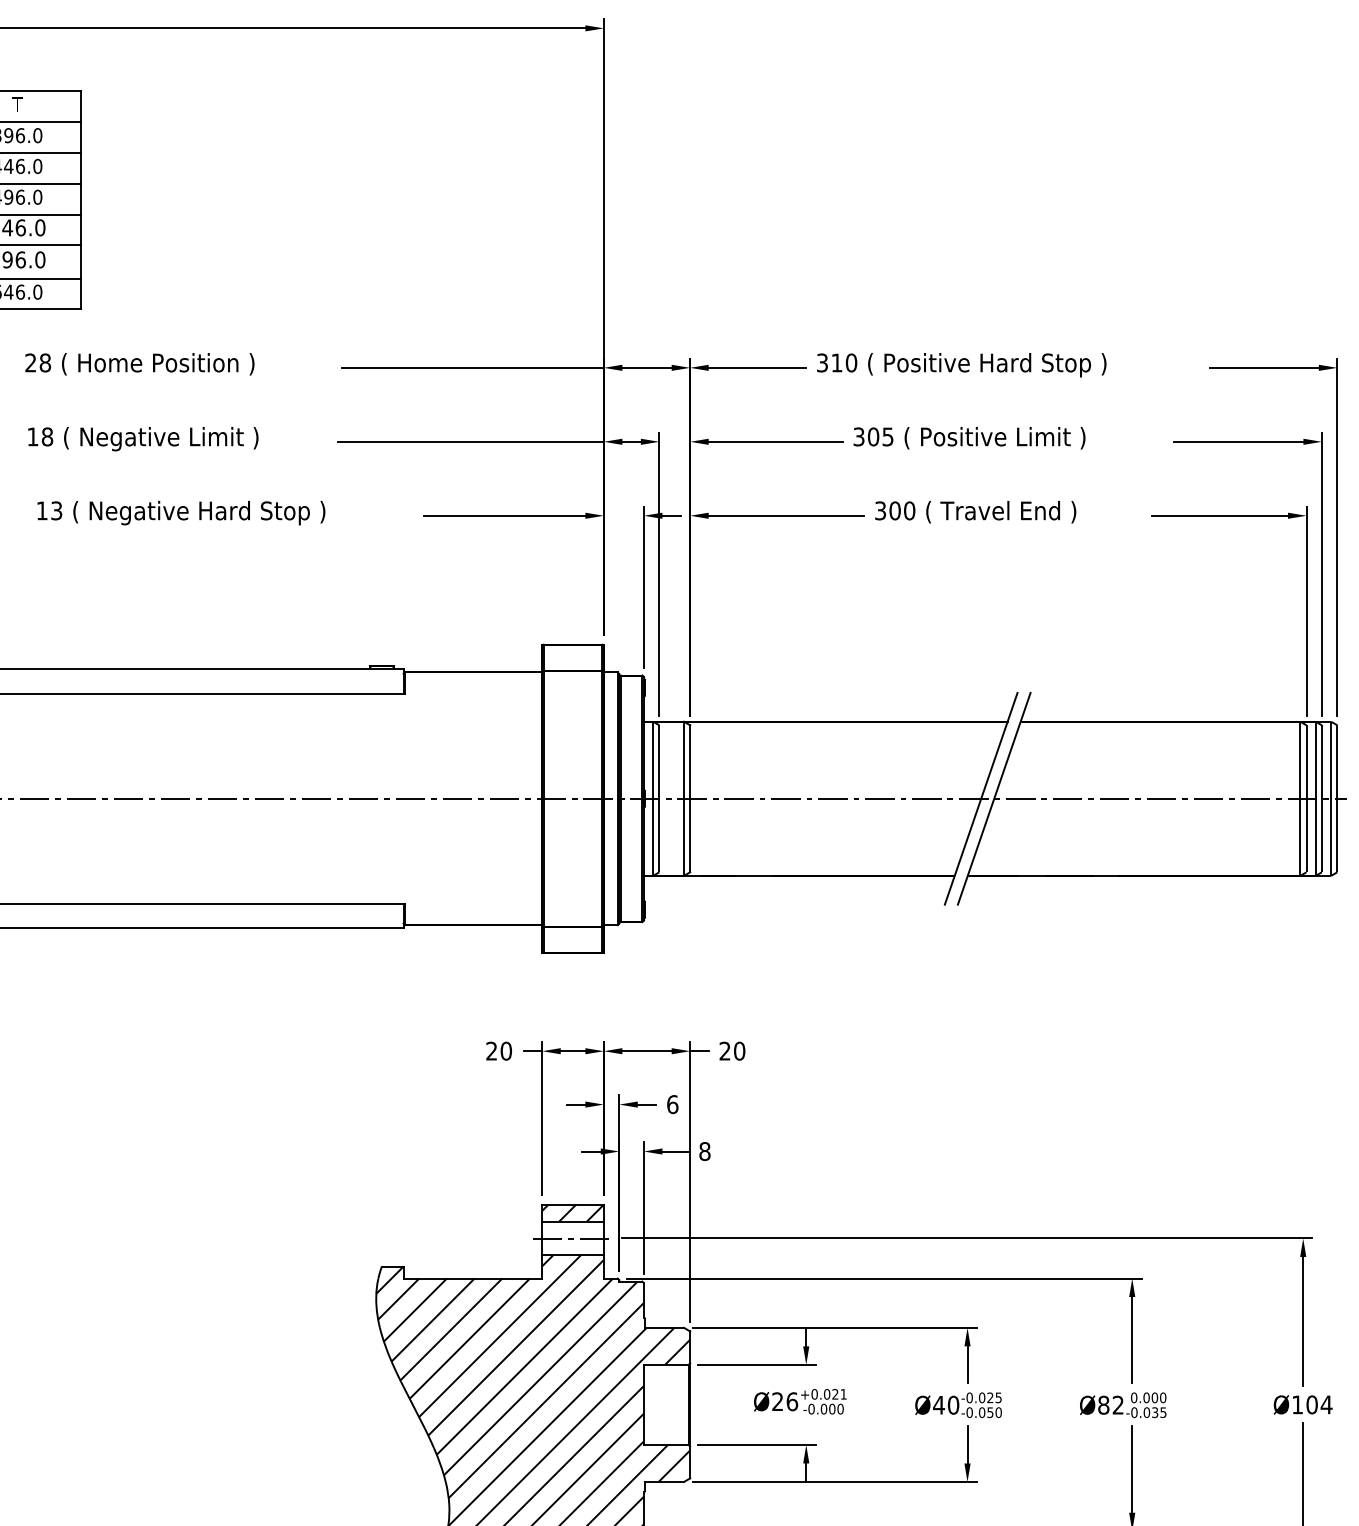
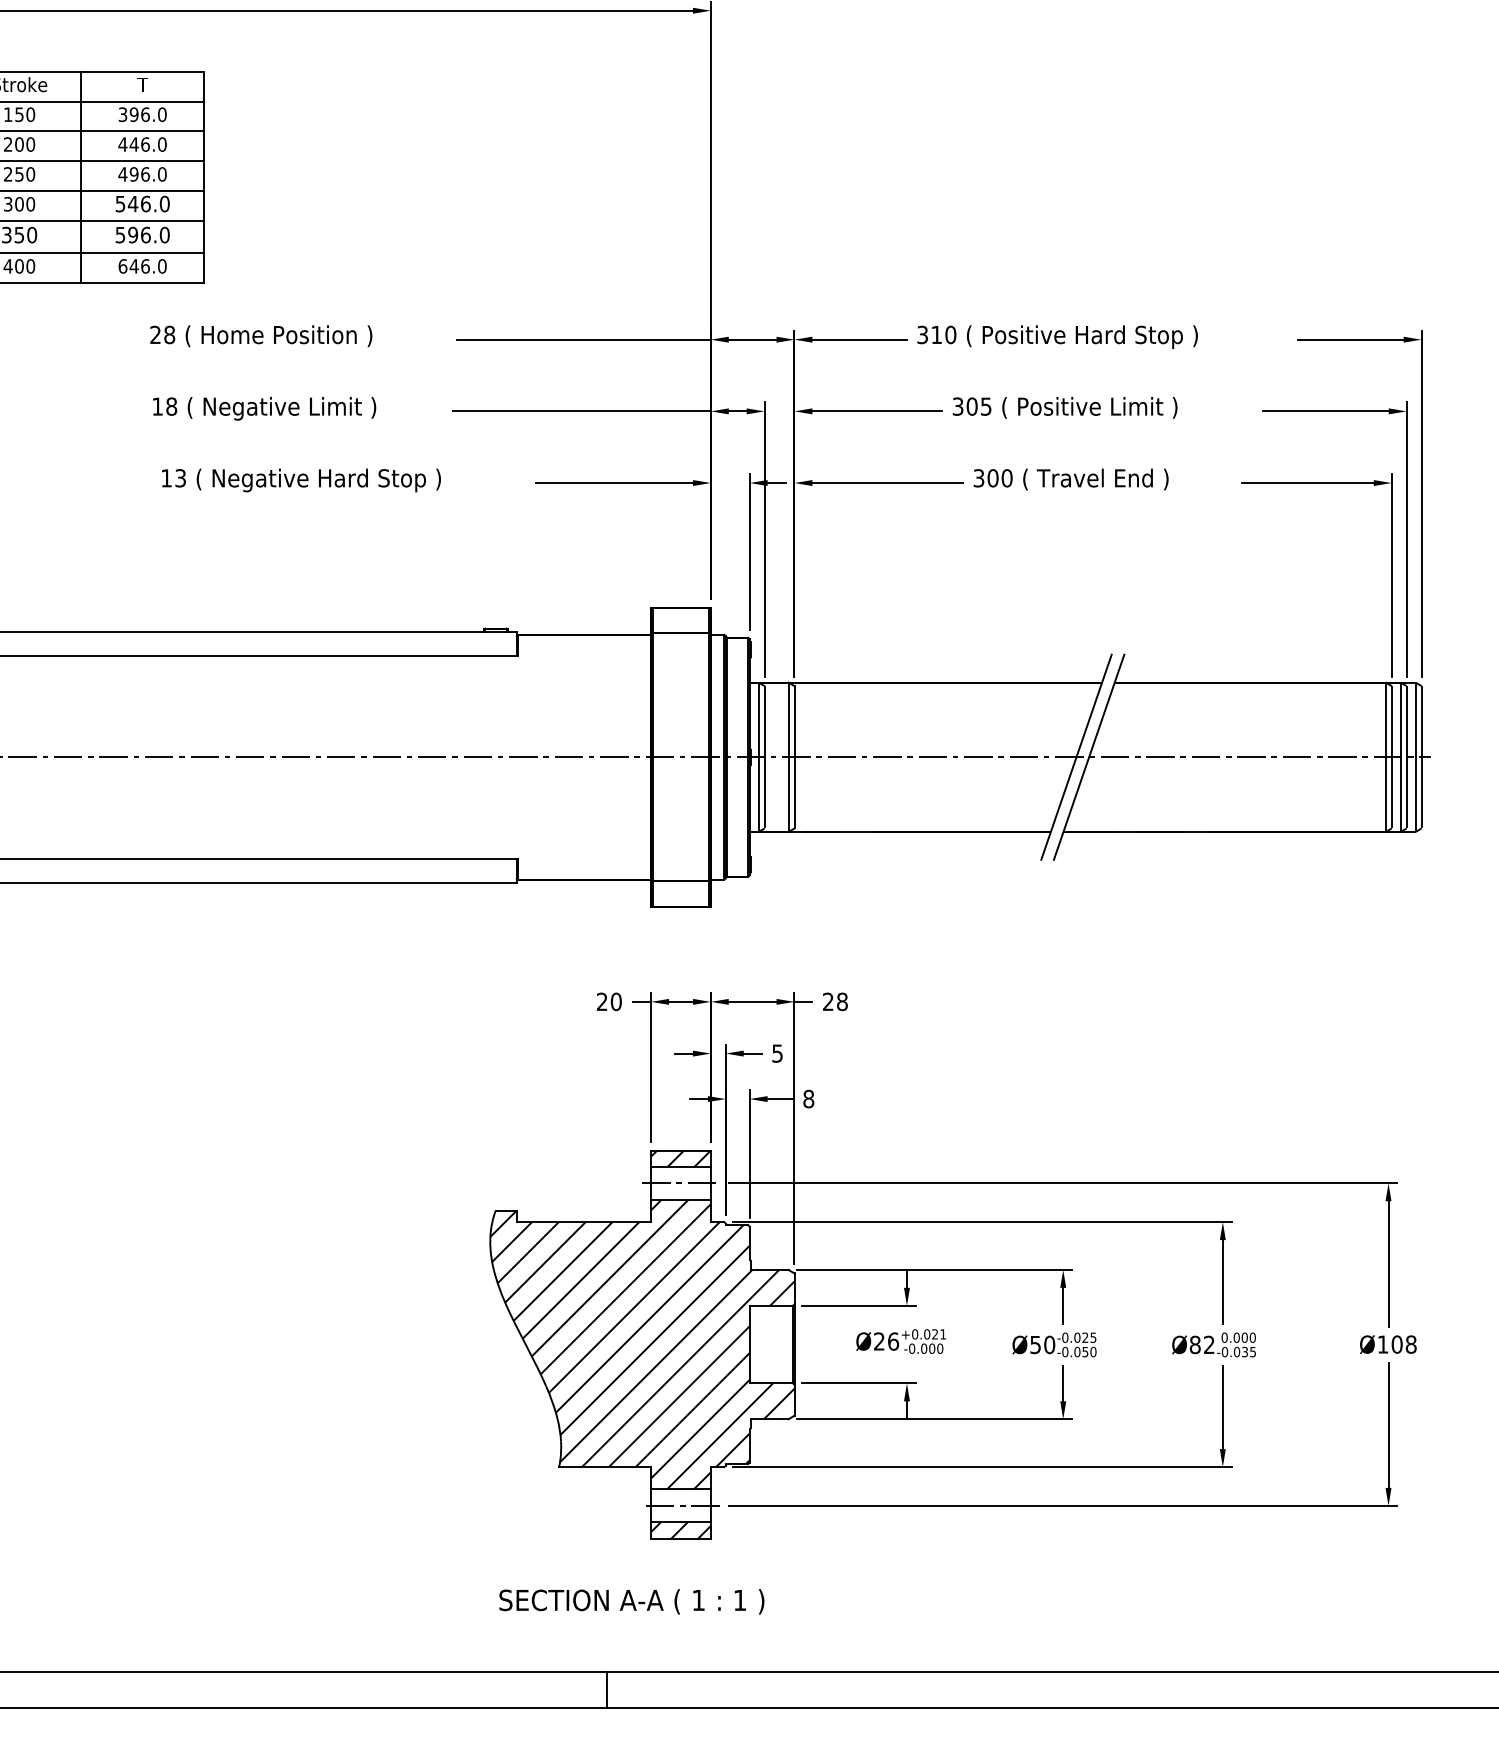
text: (739, 1050) -> (842, 1001), 20 -> 28
text: (672, 1104) -> (777, 1053), 6 -> 5
text: (1325, 1404) -> (1410, 1344), Ø104 -> Ø108
text: (938, 1405) -> (1035, 1345), Ø40 -> Ø50

